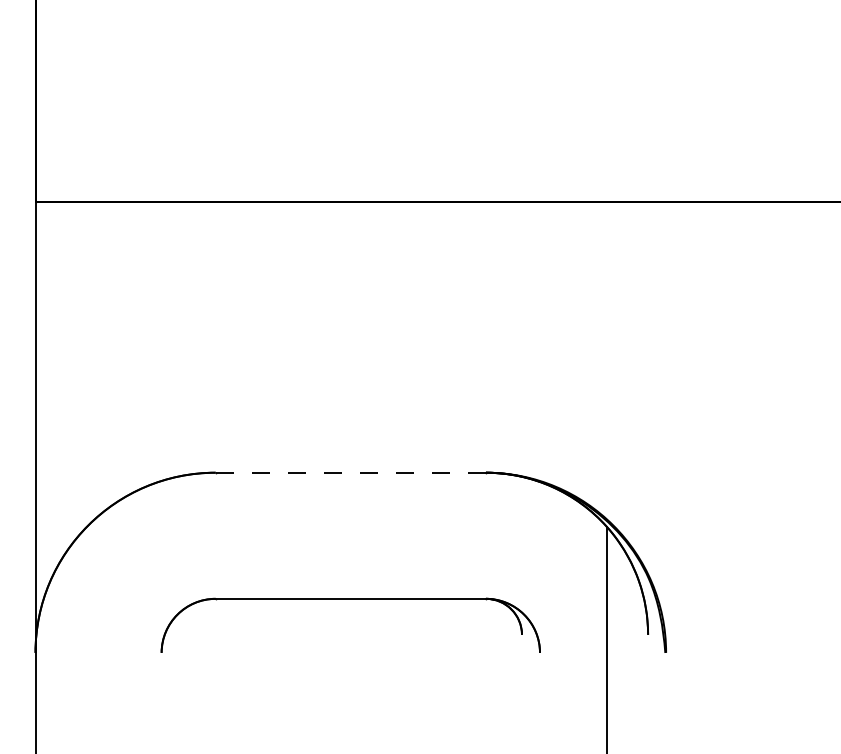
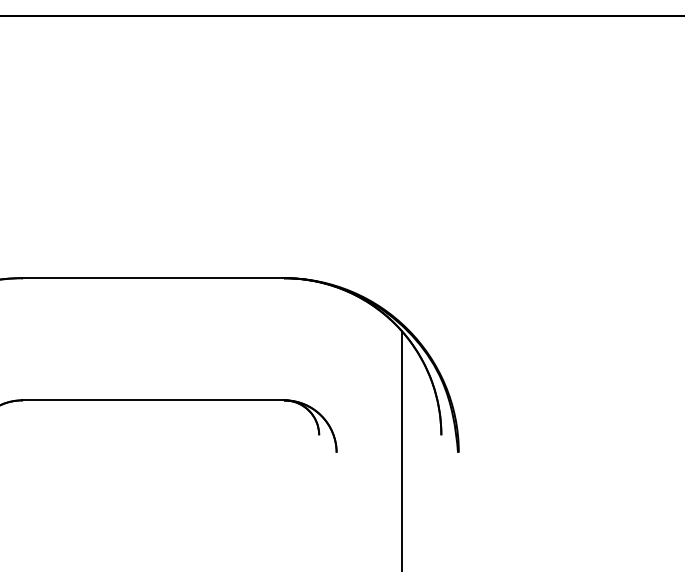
line: (350, 472) -> (153, 277), dashed -> solid

